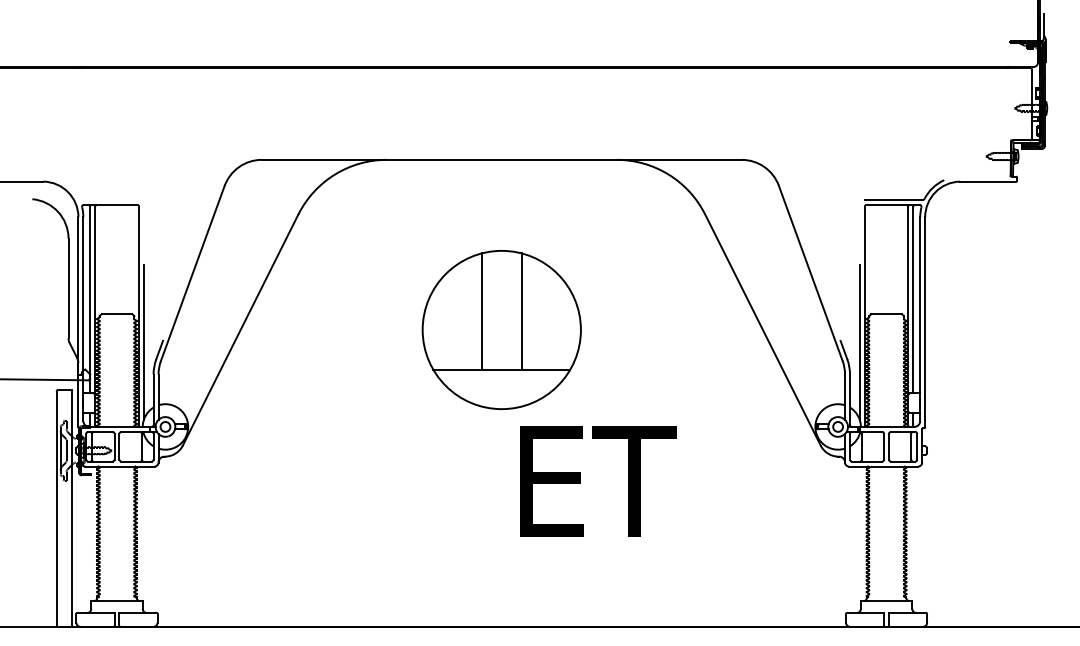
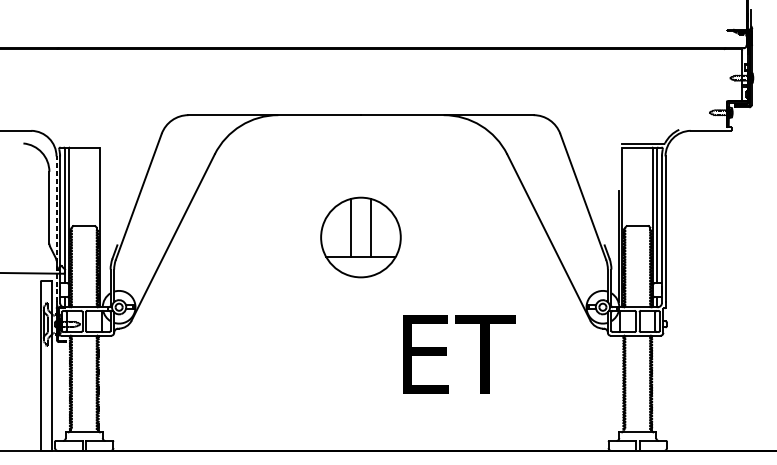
line: (78, 318) -> (56, 229), solid -> dashed
part: (501, 329) -> (360, 237), size x0.7
line: (143, 342) -> (103, 246), removed
text: (598, 481) -> (459, 354), moved

